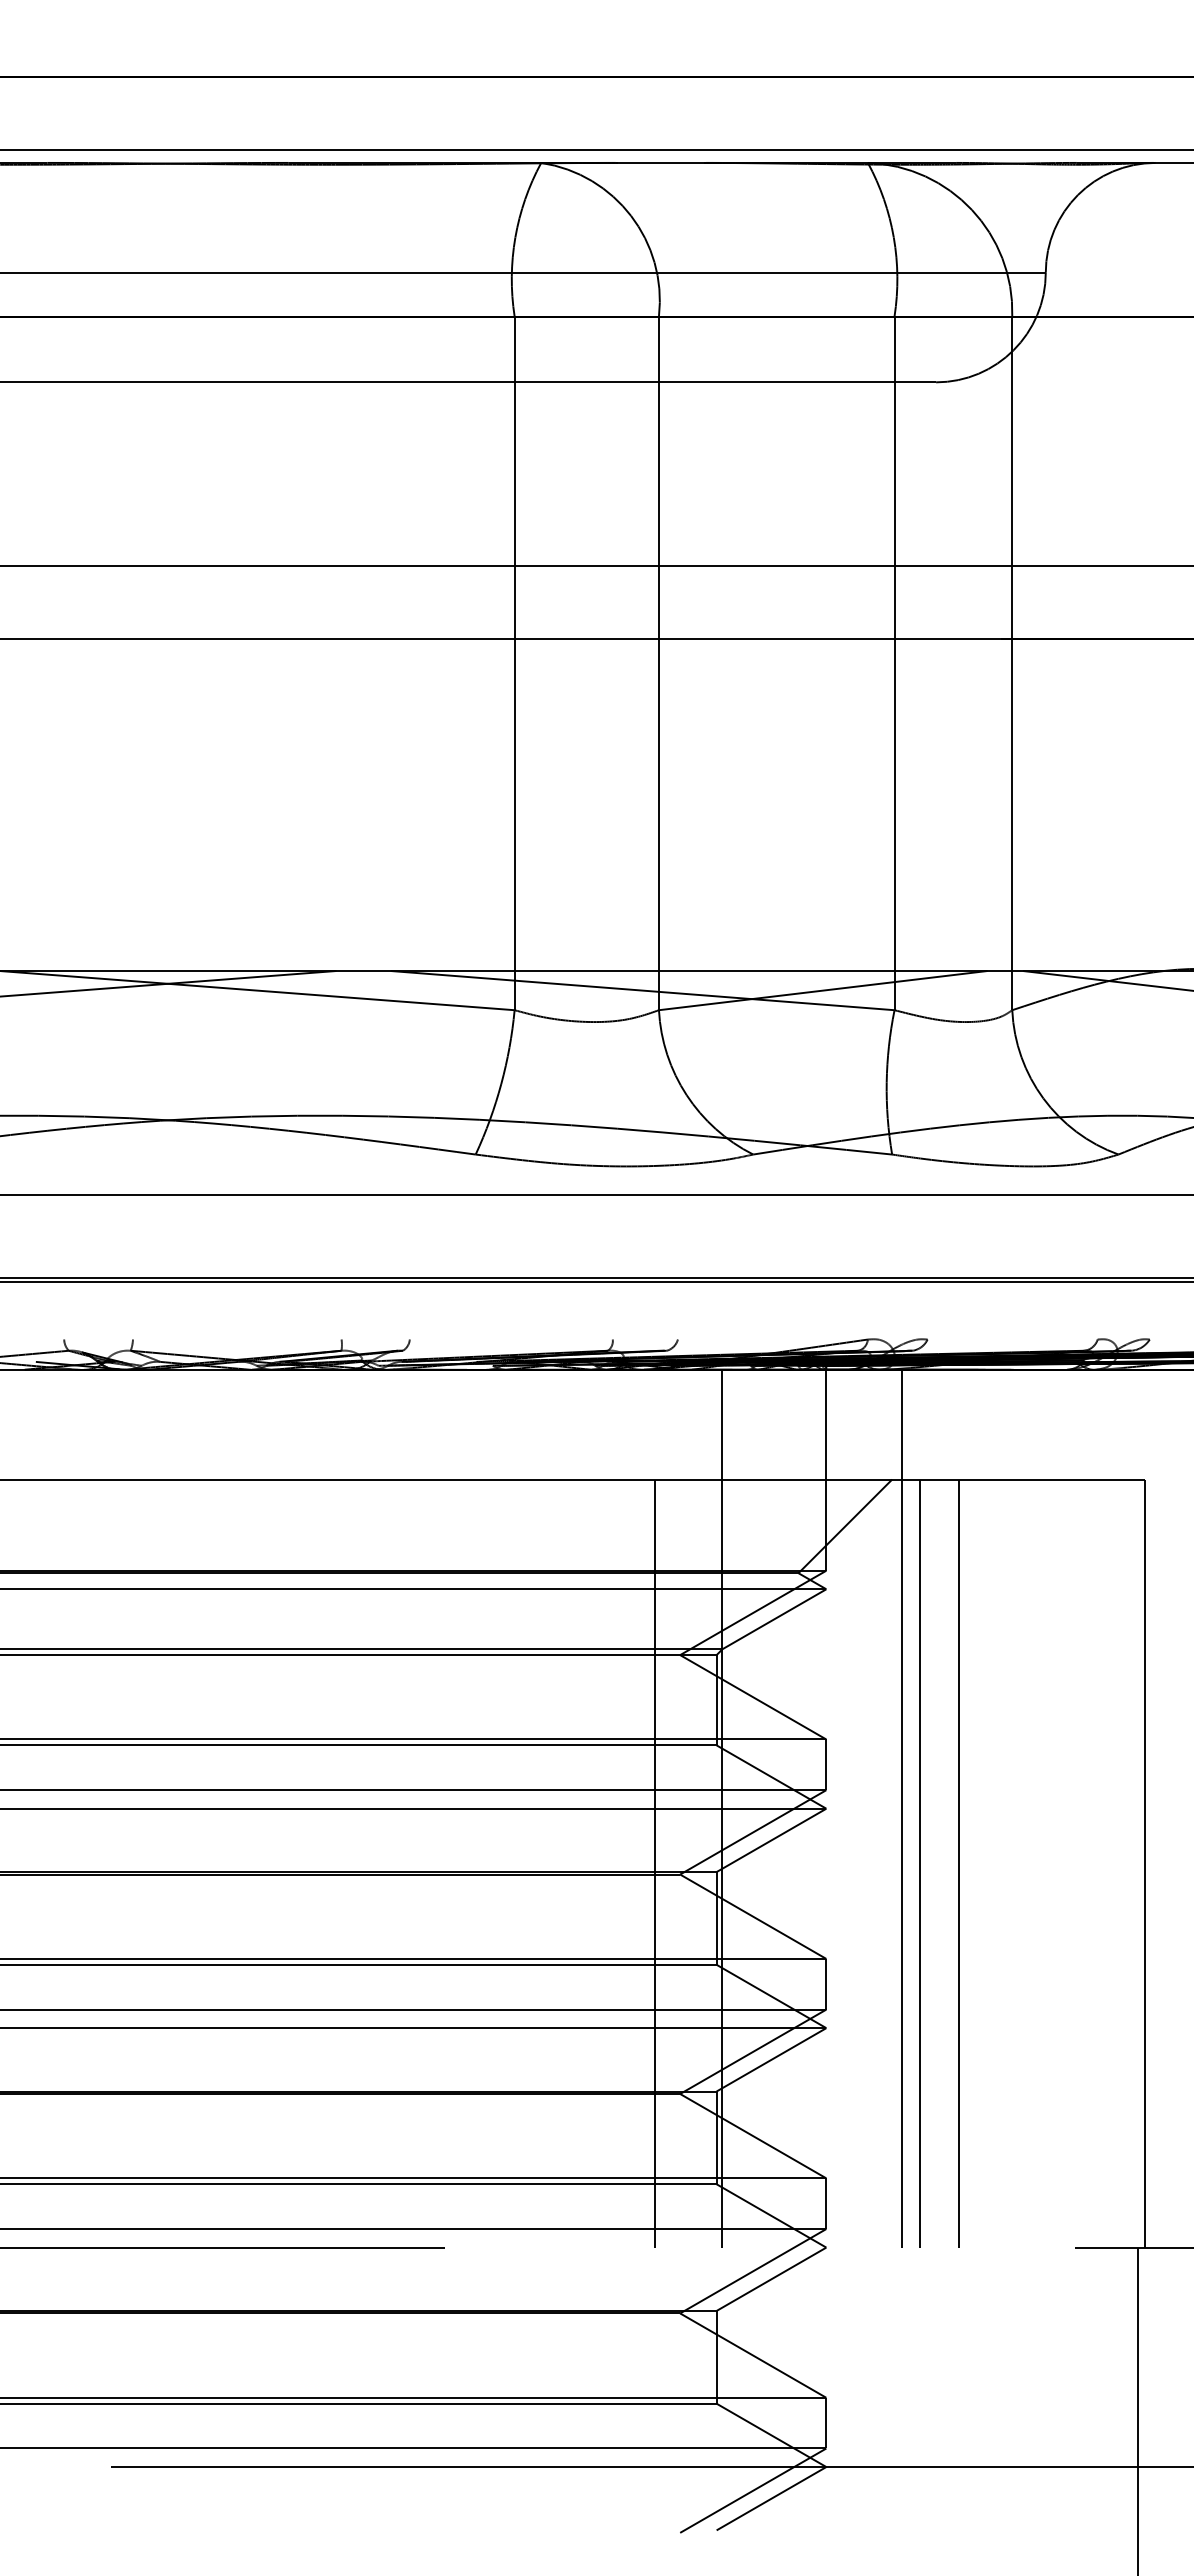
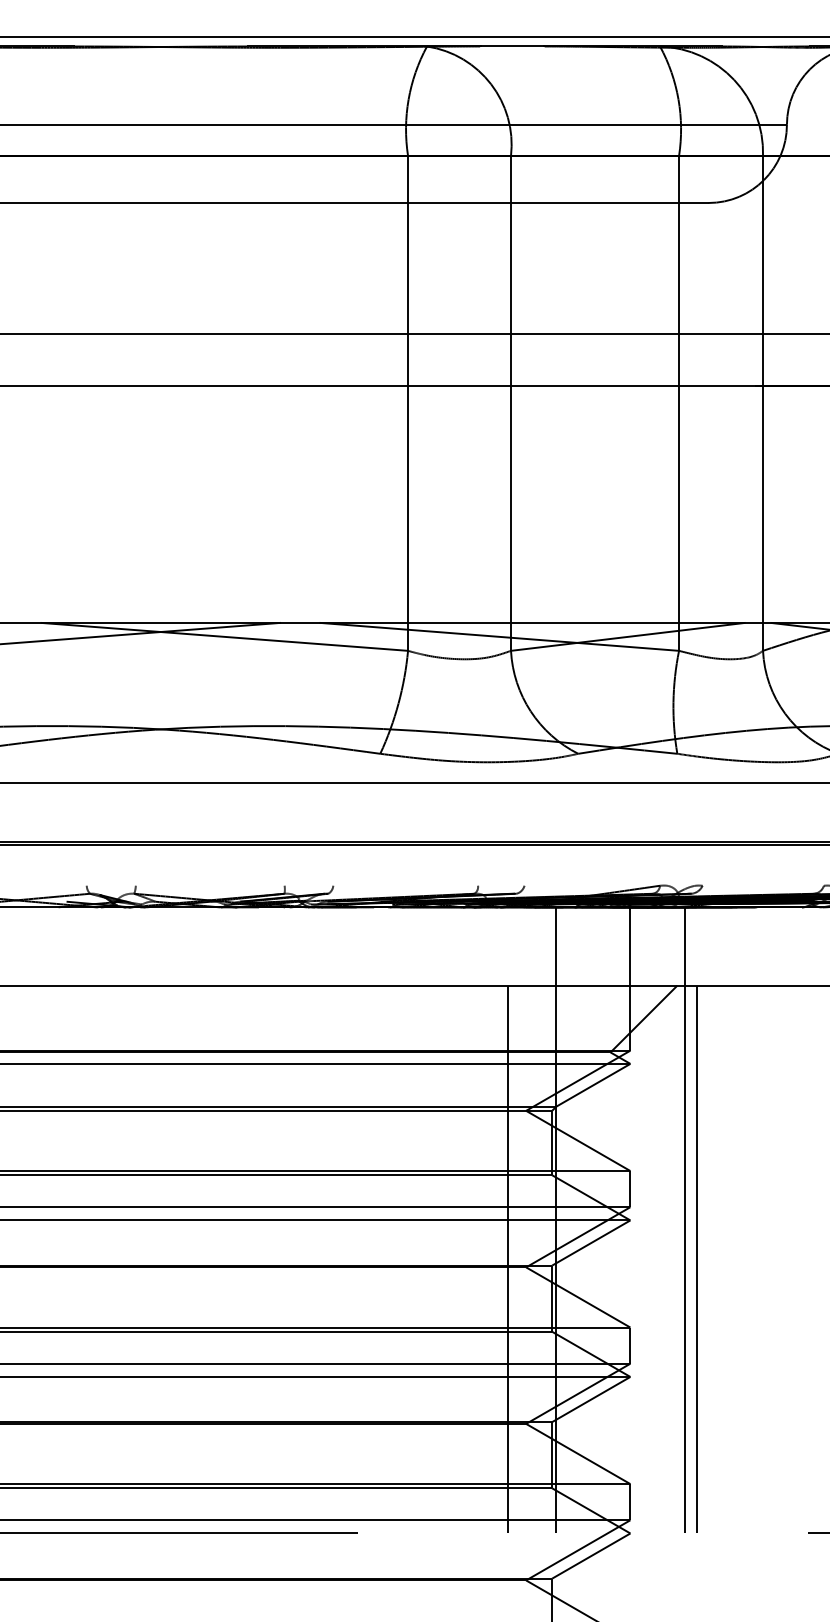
line: (959, 1863) -> (725, 1259), removed

